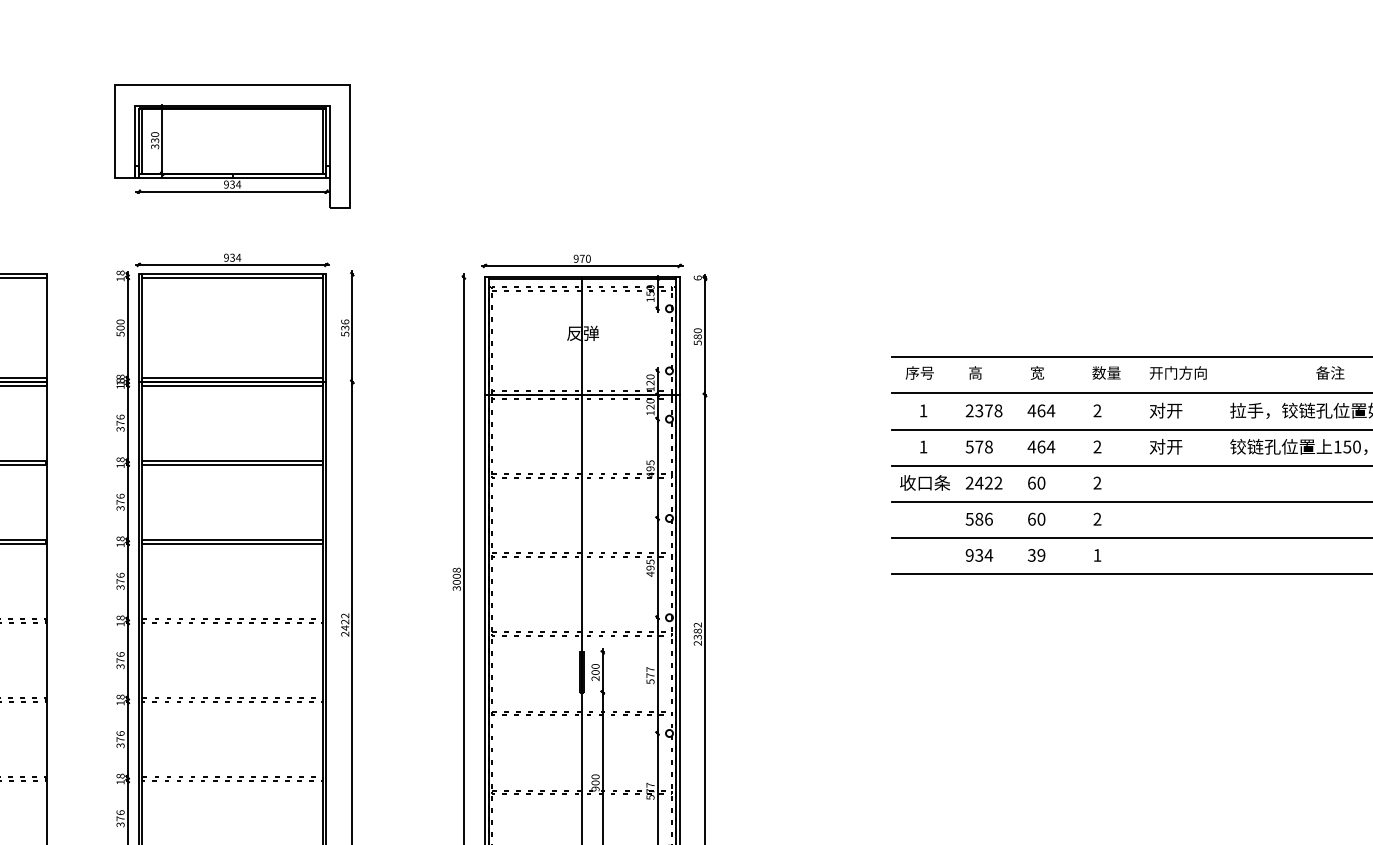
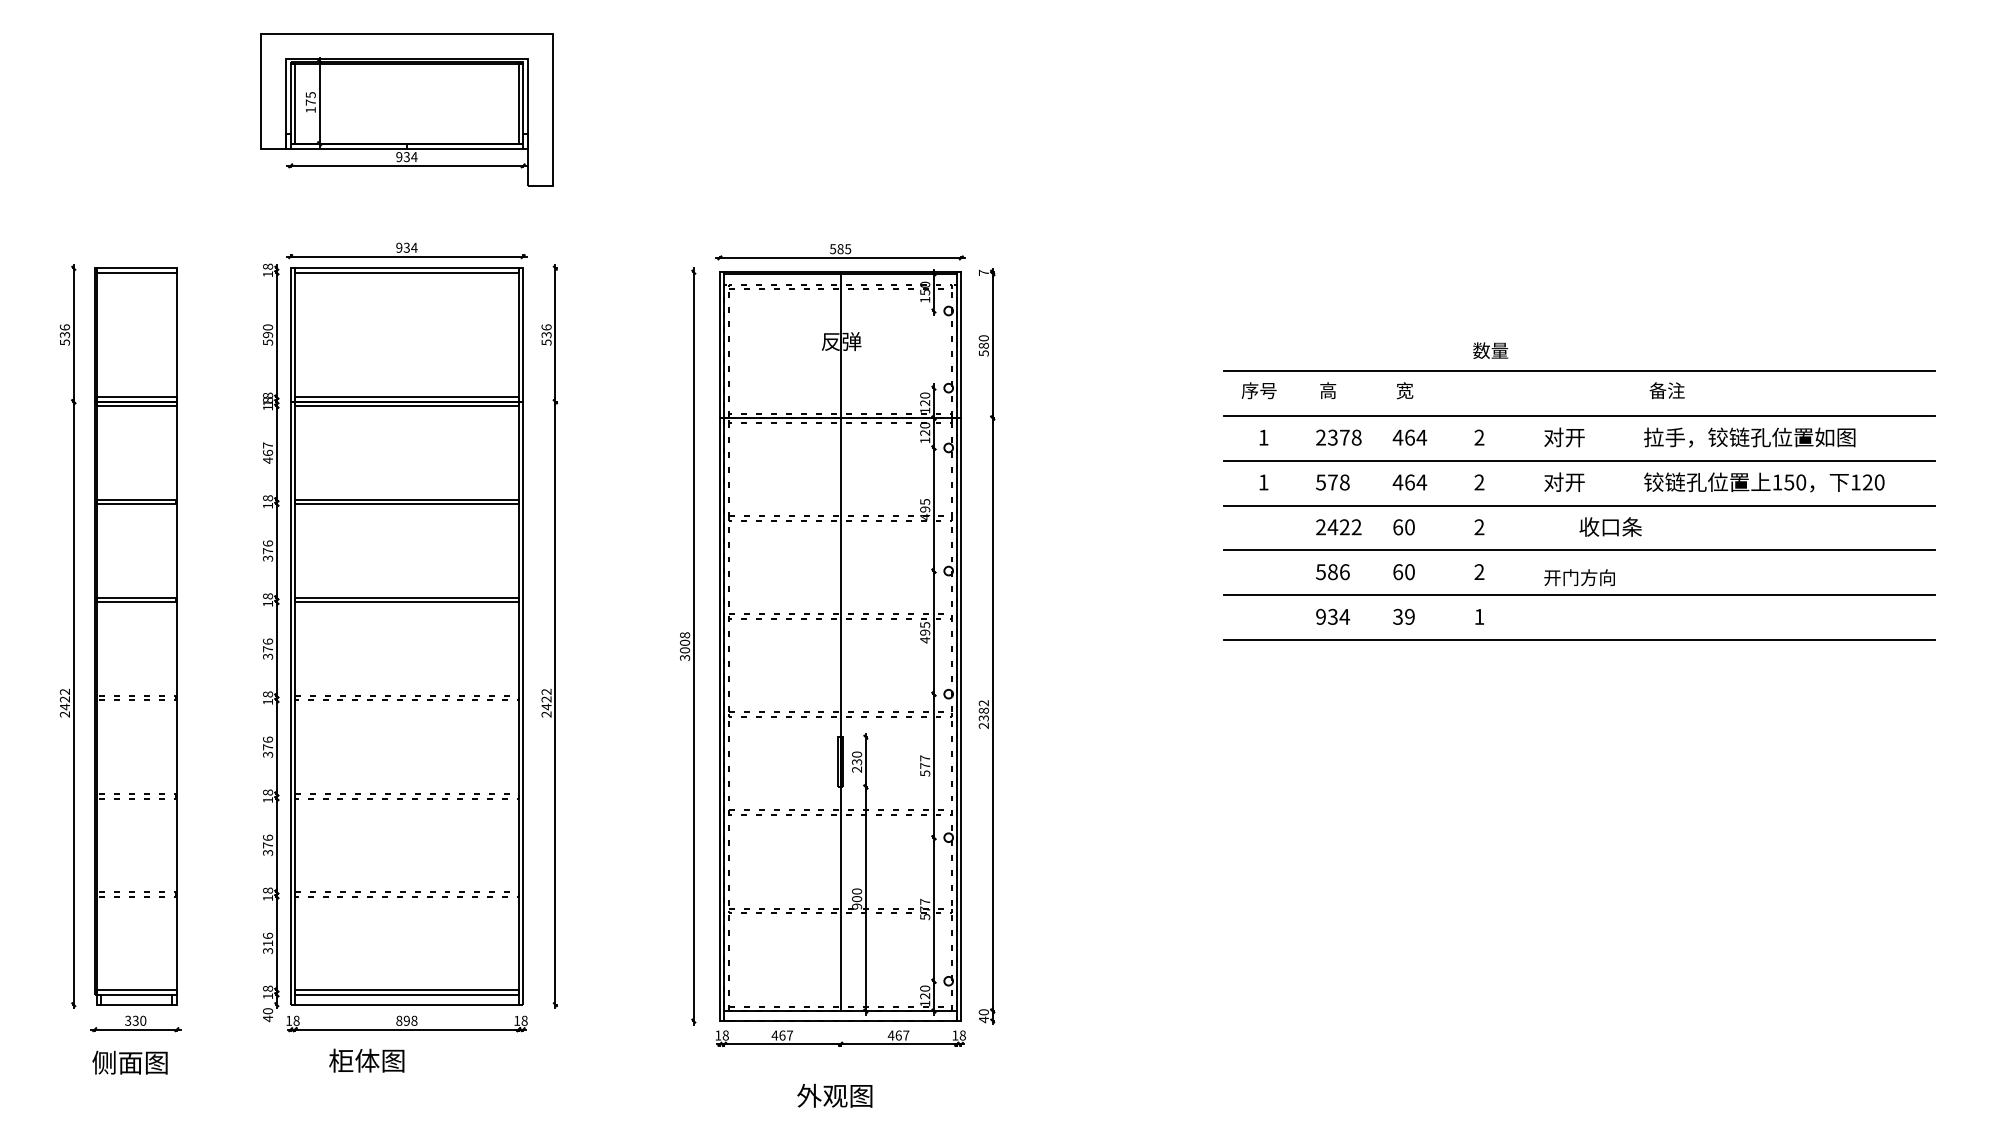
text: (154, 140) -> (310, 102), 330 -> 175
text: (582, 259) -> (840, 249), 970 -> 585
text: (697, 277) -> (983, 272), 6 -> 7
text: (120, 328) -> (268, 335), 500 -> 590
text: (1106, 372) -> (1490, 350), moved
text: (1178, 372) -> (1579, 577), moved
text: (1329, 372) -> (1666, 390), moved
text: (120, 422) -> (268, 452), 376 -> 467
text: (924, 482) -> (1610, 526), moved
text: (595, 672) -> (856, 762), 200 -> 230
text: (120, 818) -> (267, 943), 376 -> 316

